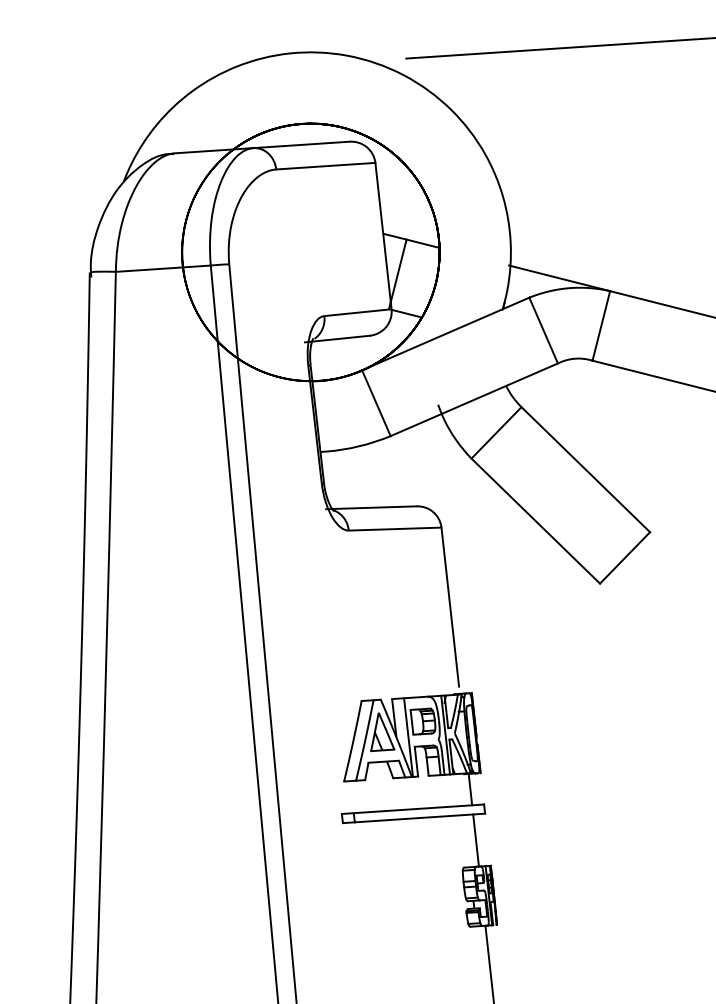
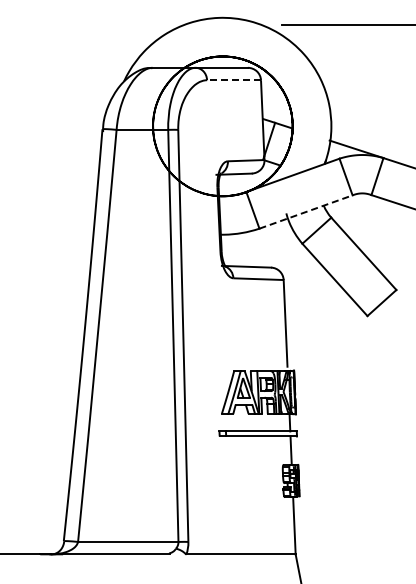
line: (326, 166) -> (234, 80), solid -> dashed
line: (475, 398) -> (306, 211), solid -> dashed

